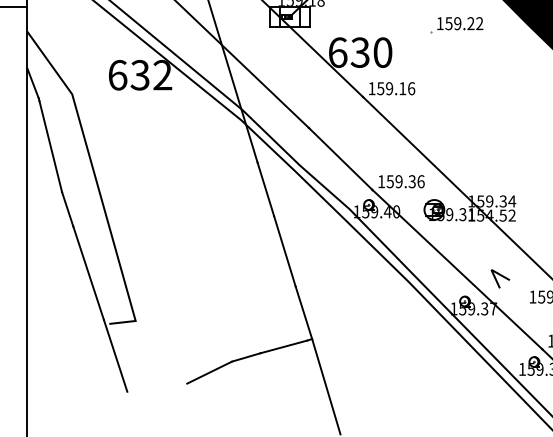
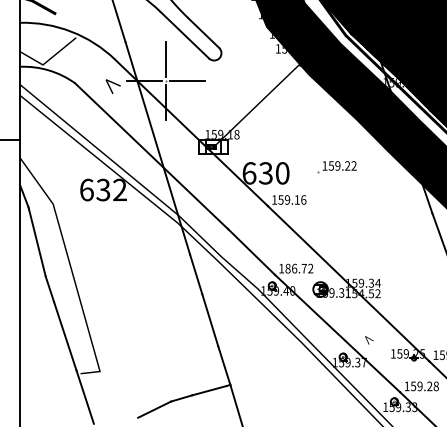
part: (455, 25) -> (336, 167), moved
text: (405, 181) -> (299, 268), 159.36 -> 186.72
part: (500, 278) -> (369, 340), size x0.6

